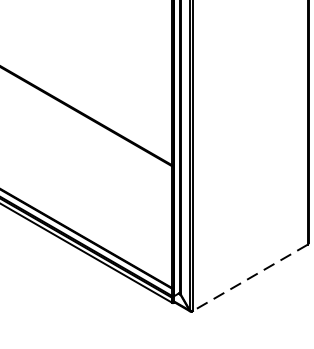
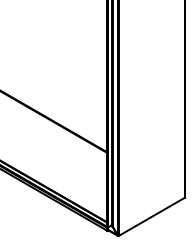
line: (250, 277) -> (152, 216), dashed -> solid

